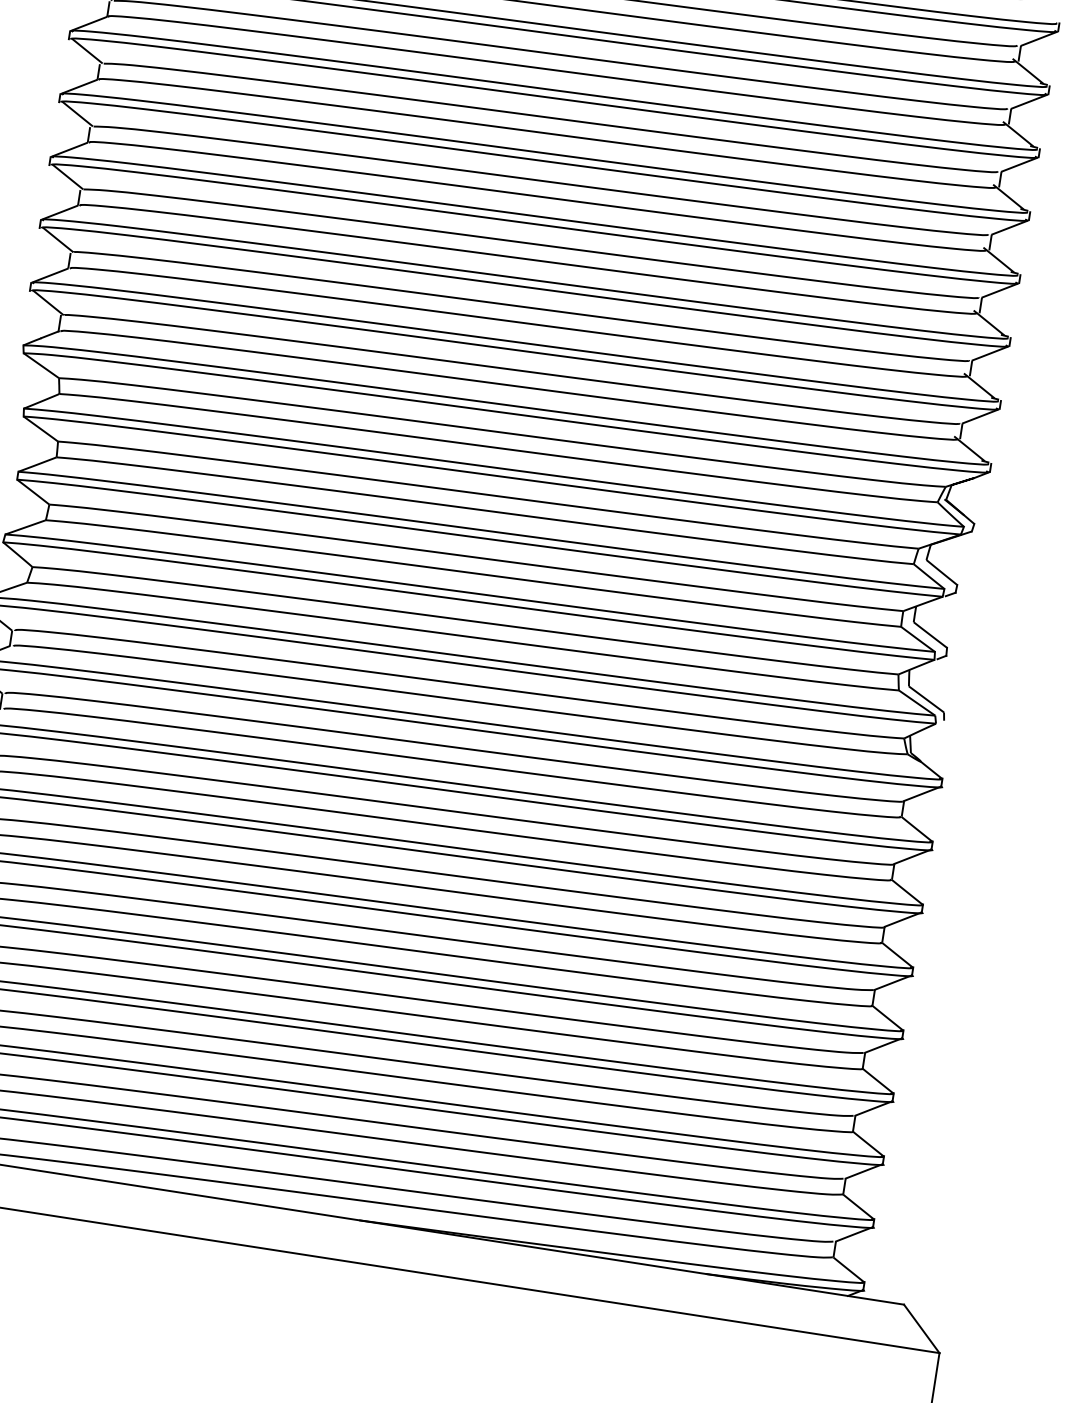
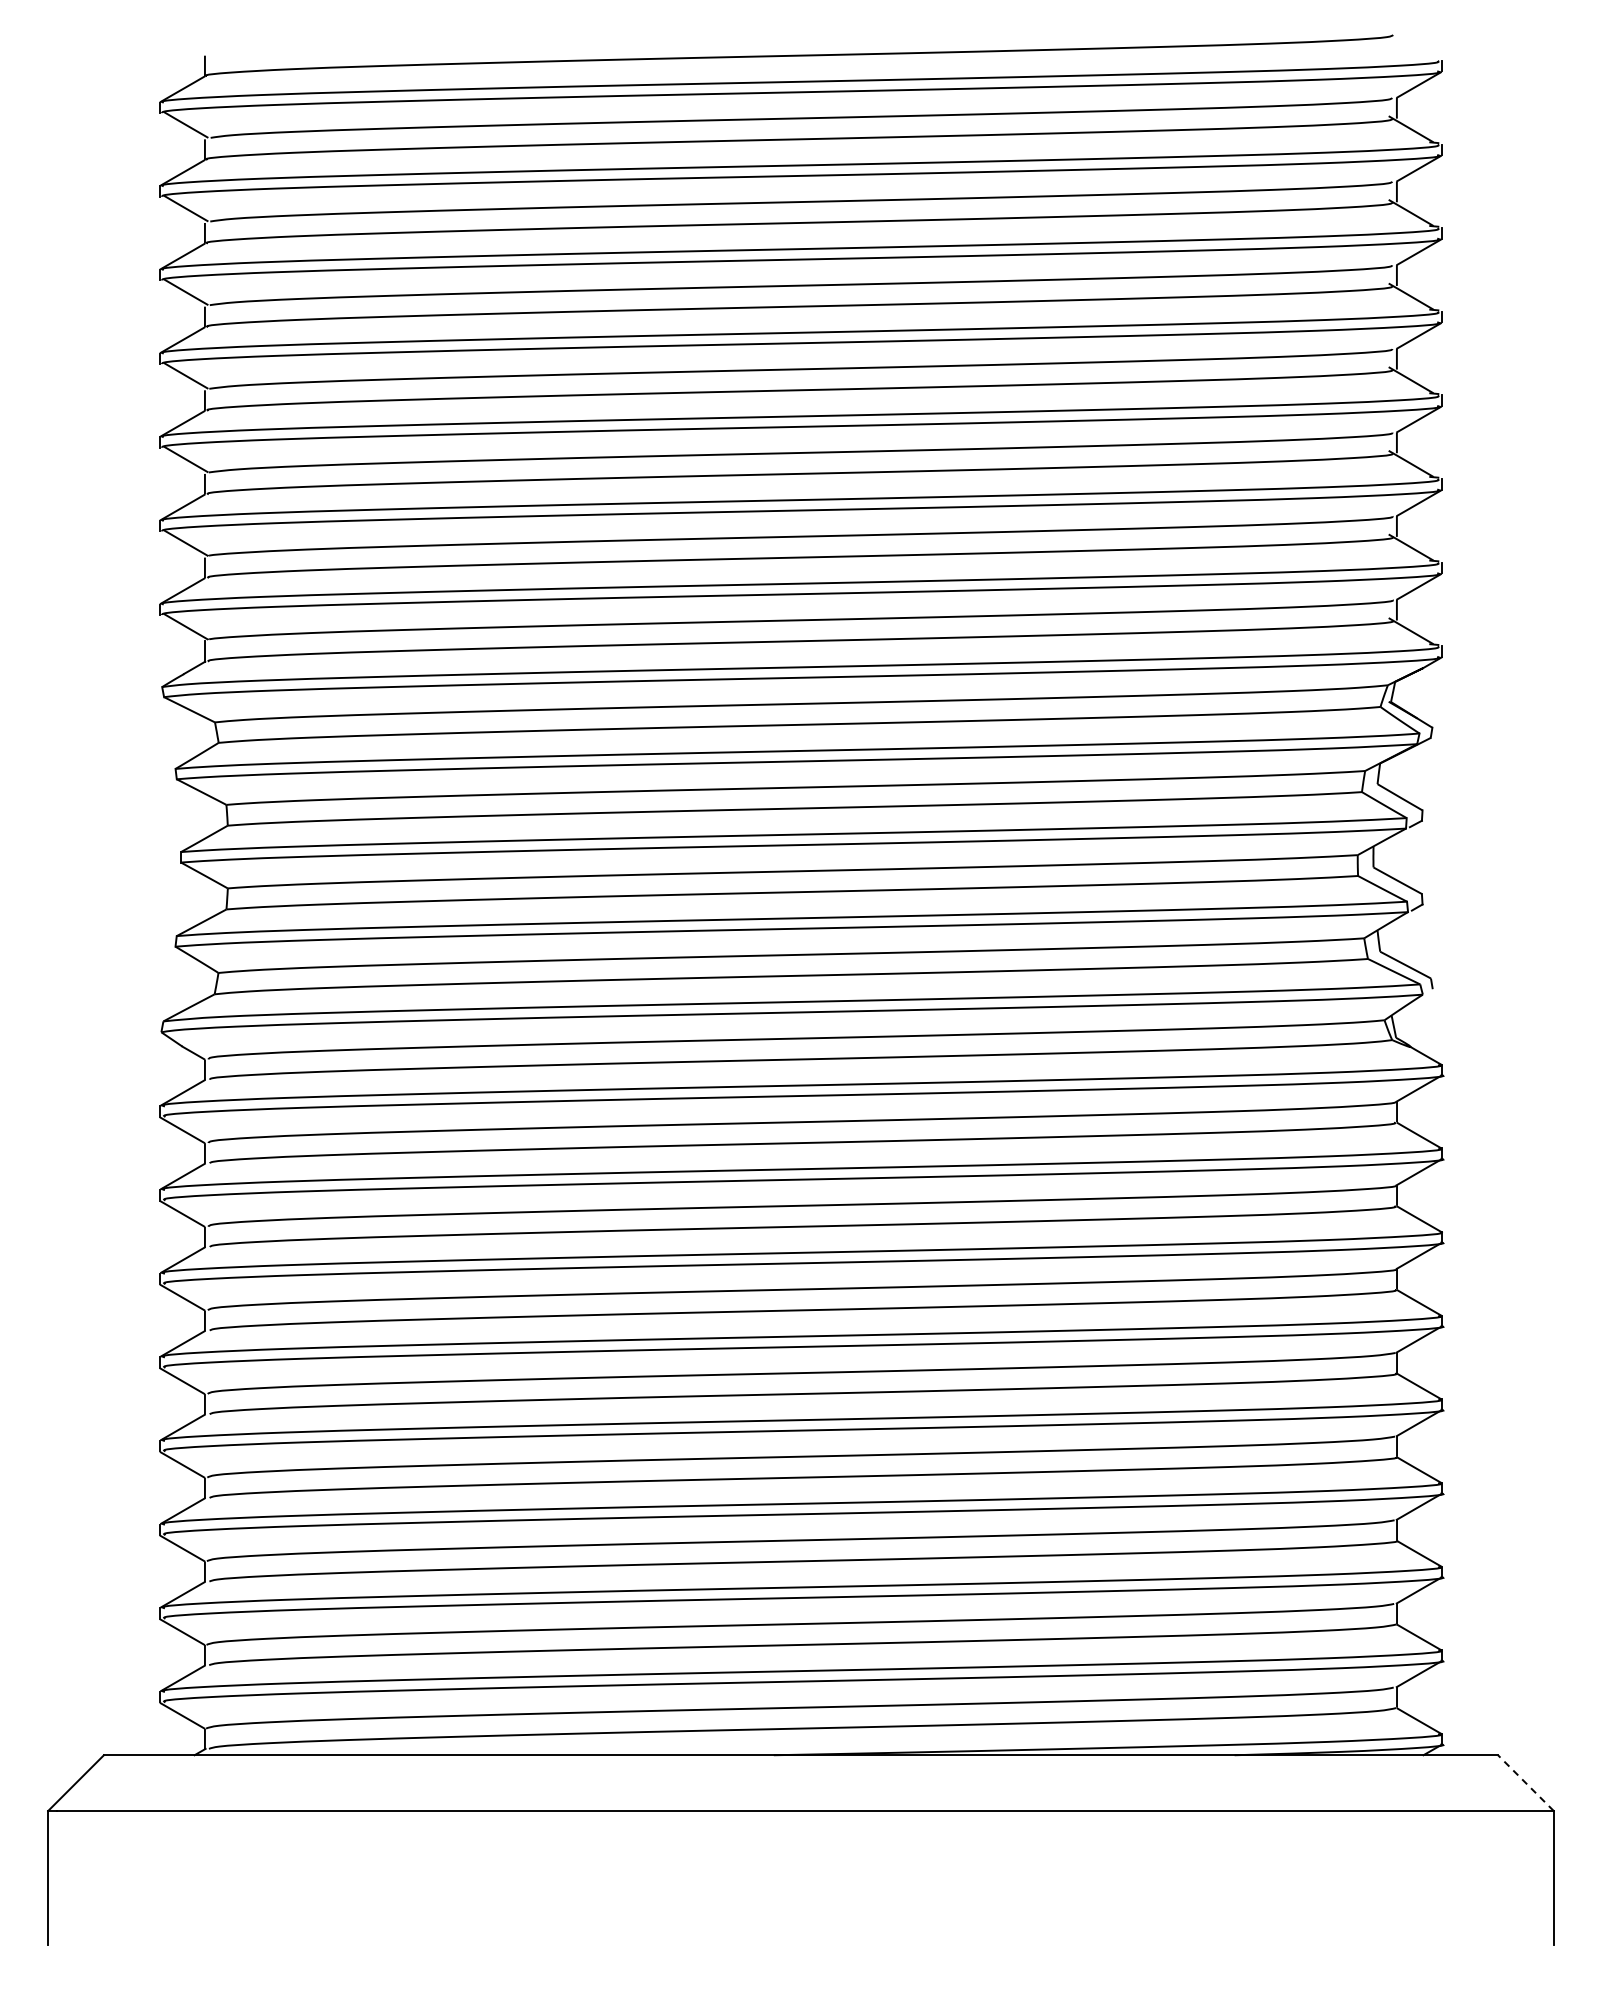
line: (921, 1328) -> (1525, 1782), solid -> dashed

